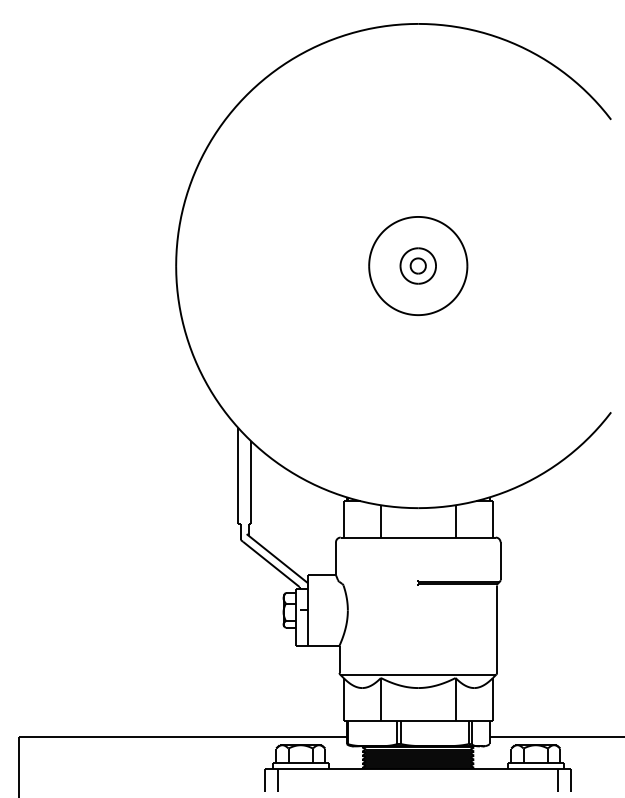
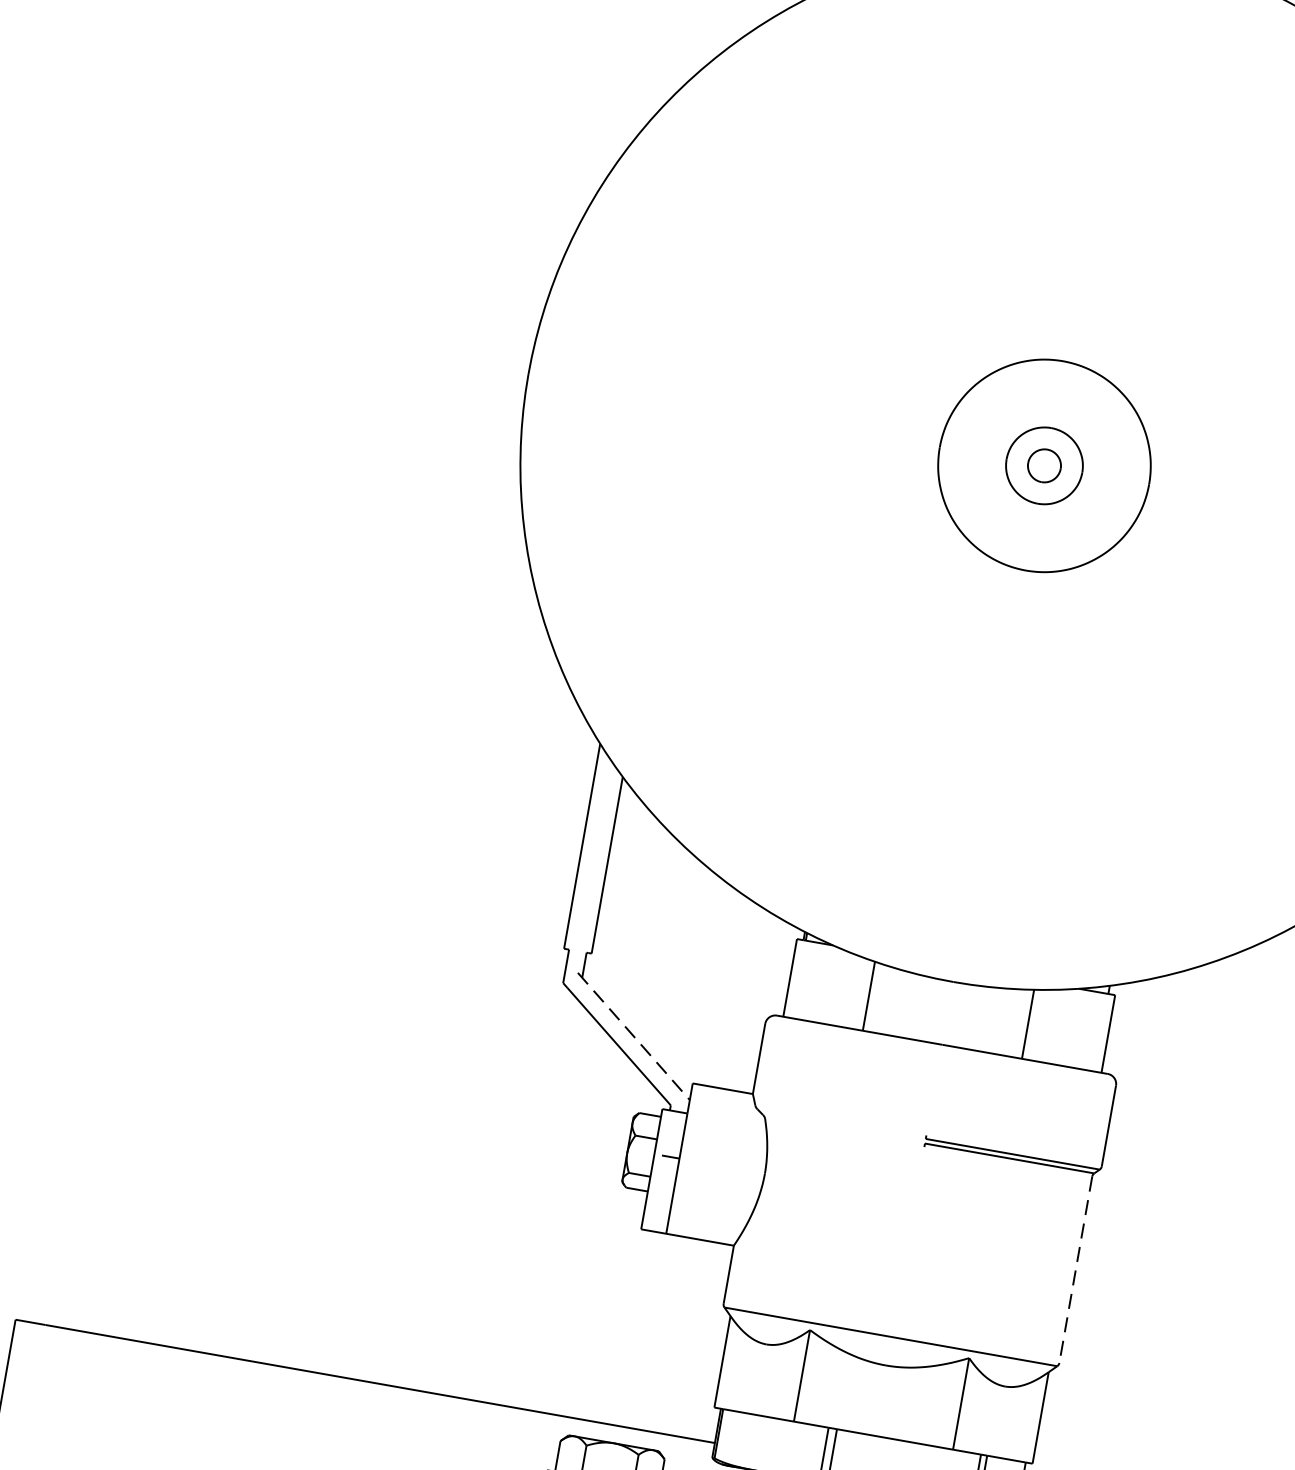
line: (277, 558) -> (634, 1036), solid -> dashed
line: (497, 629) -> (1076, 1270), solid -> dashed

